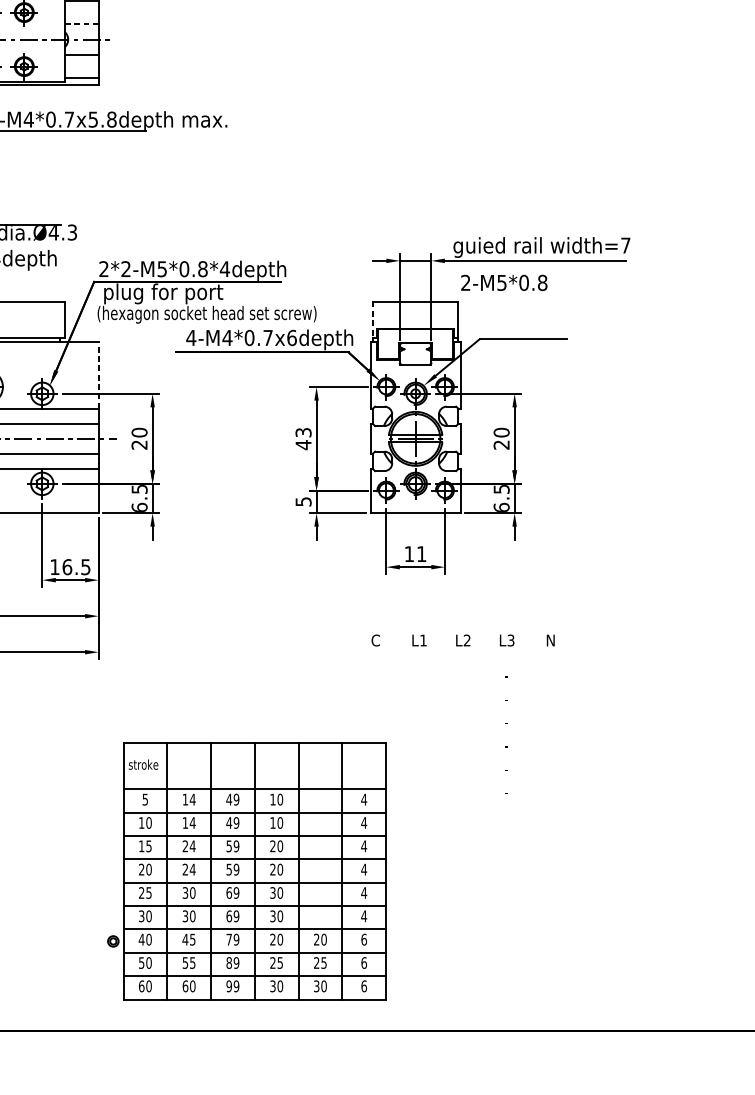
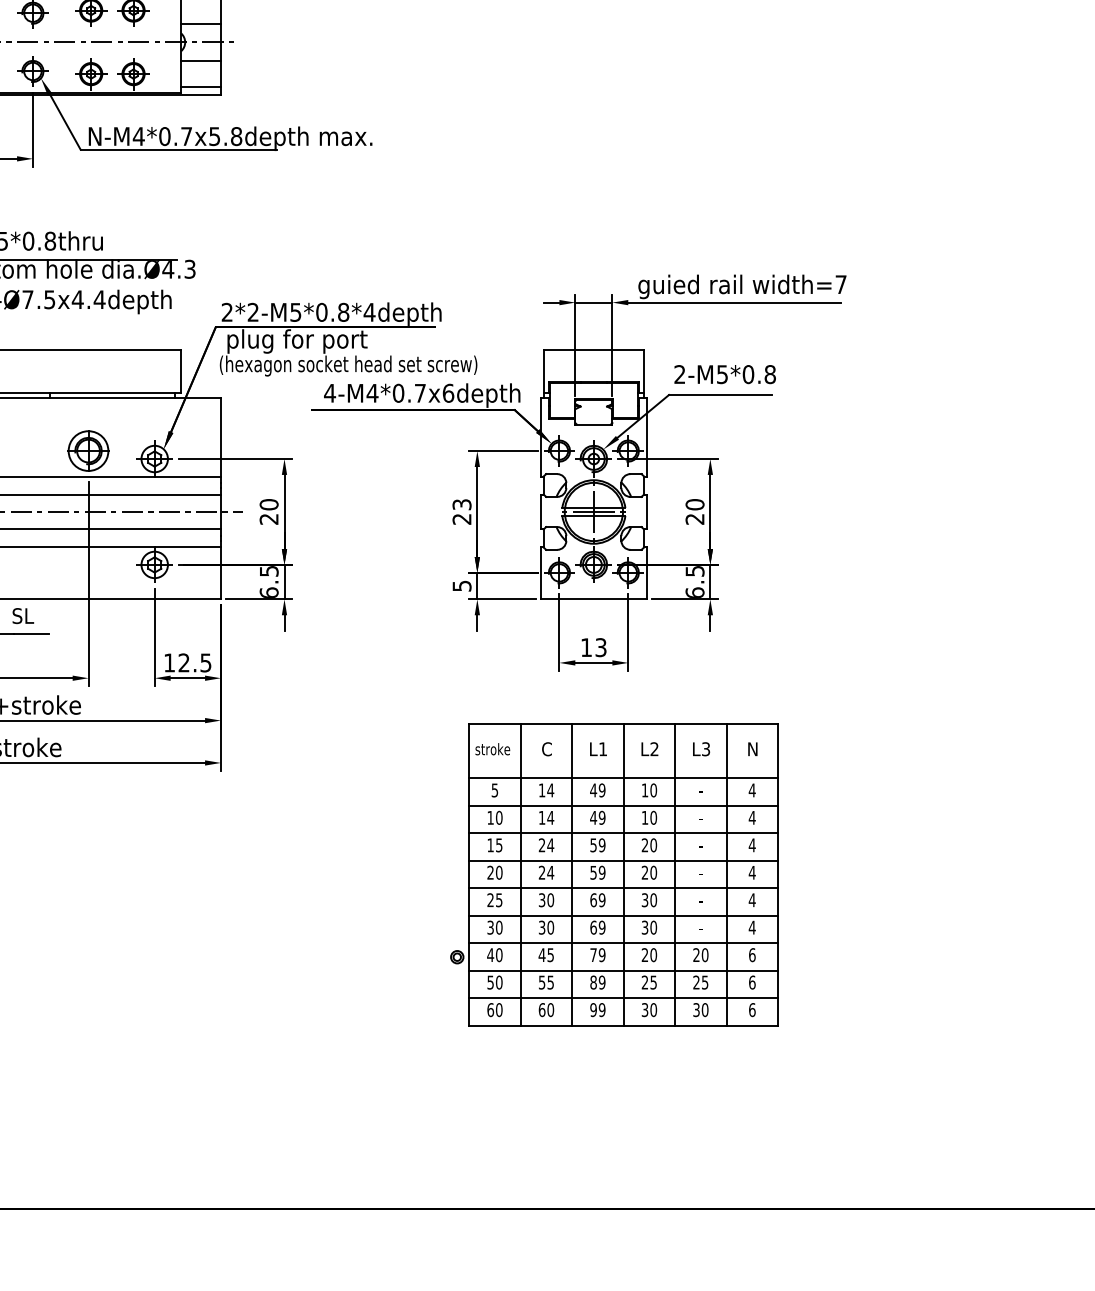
line: (82, 23) -> (201, 23), dashed -> solid
text: (503, 282) -> (724, 374), moved
line: (372, 320) -> (543, 372), dashed -> solid
line: (98, 374) -> (220, 436), dashed -> solid
text: (303, 445) -> (461, 519), 43 -> 23
text: (421, 554) -> (600, 647), 11 -> 13
text: (66, 566) -> (183, 662), 16.5 -> 12.5
part: (247, 871) -> (614, 874), moved

